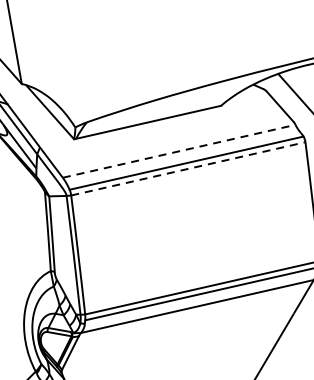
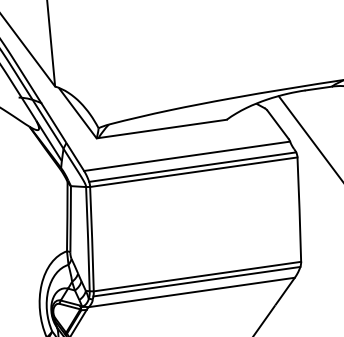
line: (179, 151) -> (187, 156), dashed -> solid
line: (188, 169) -> (193, 172), dashed -> solid

